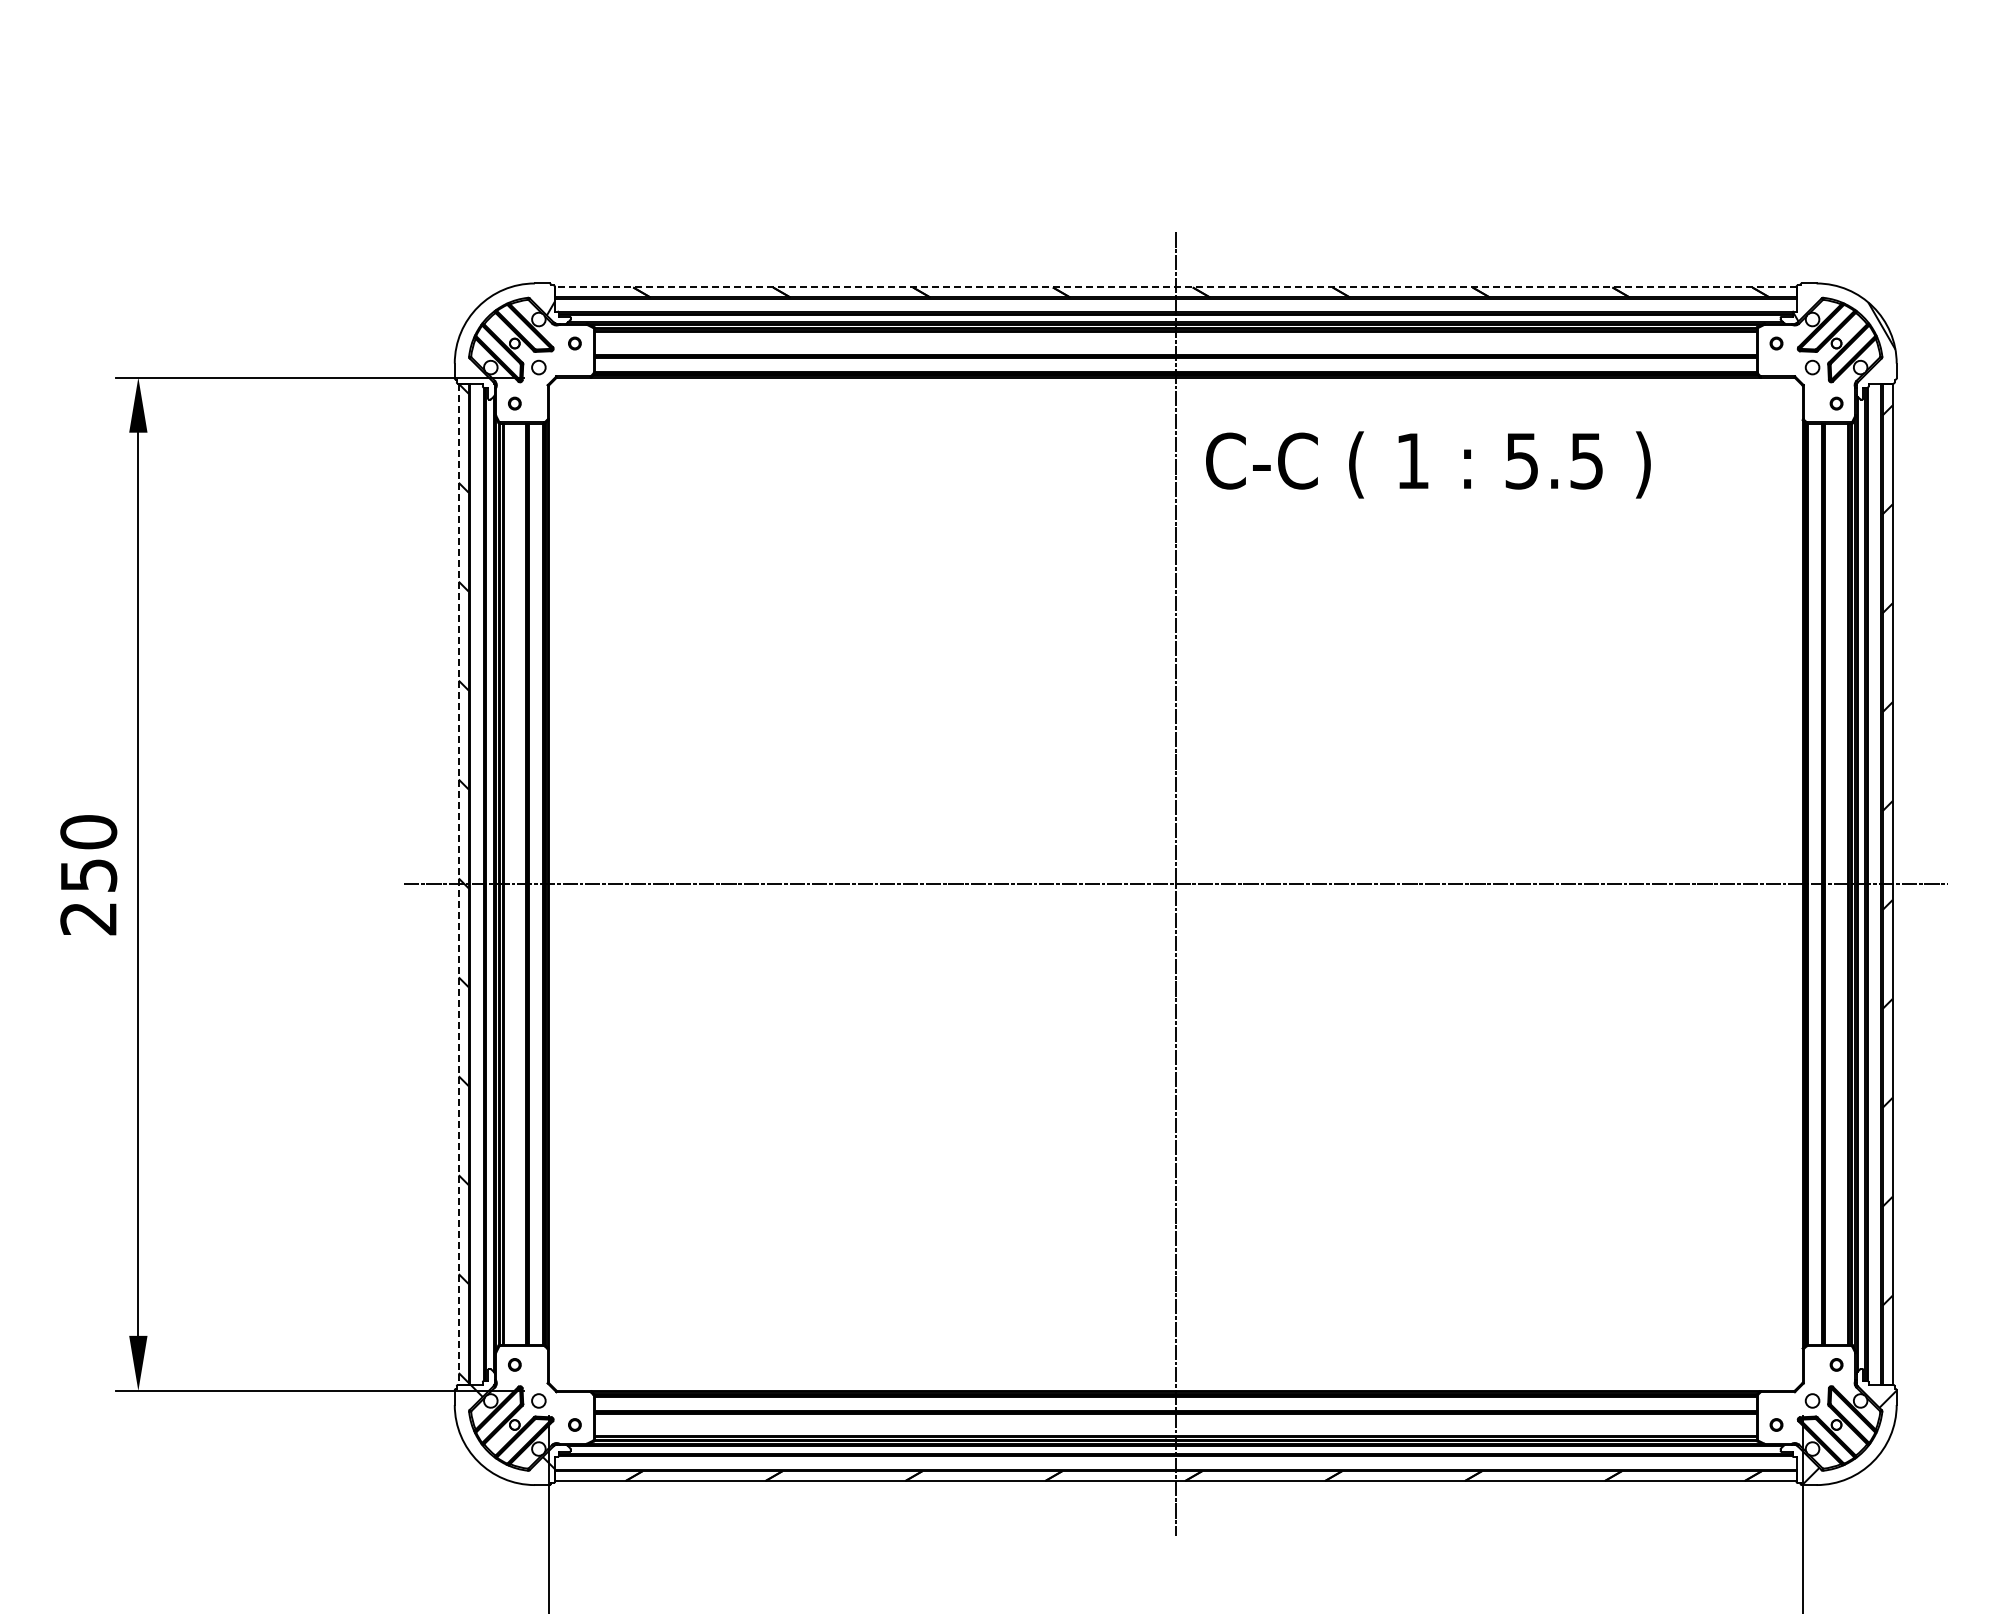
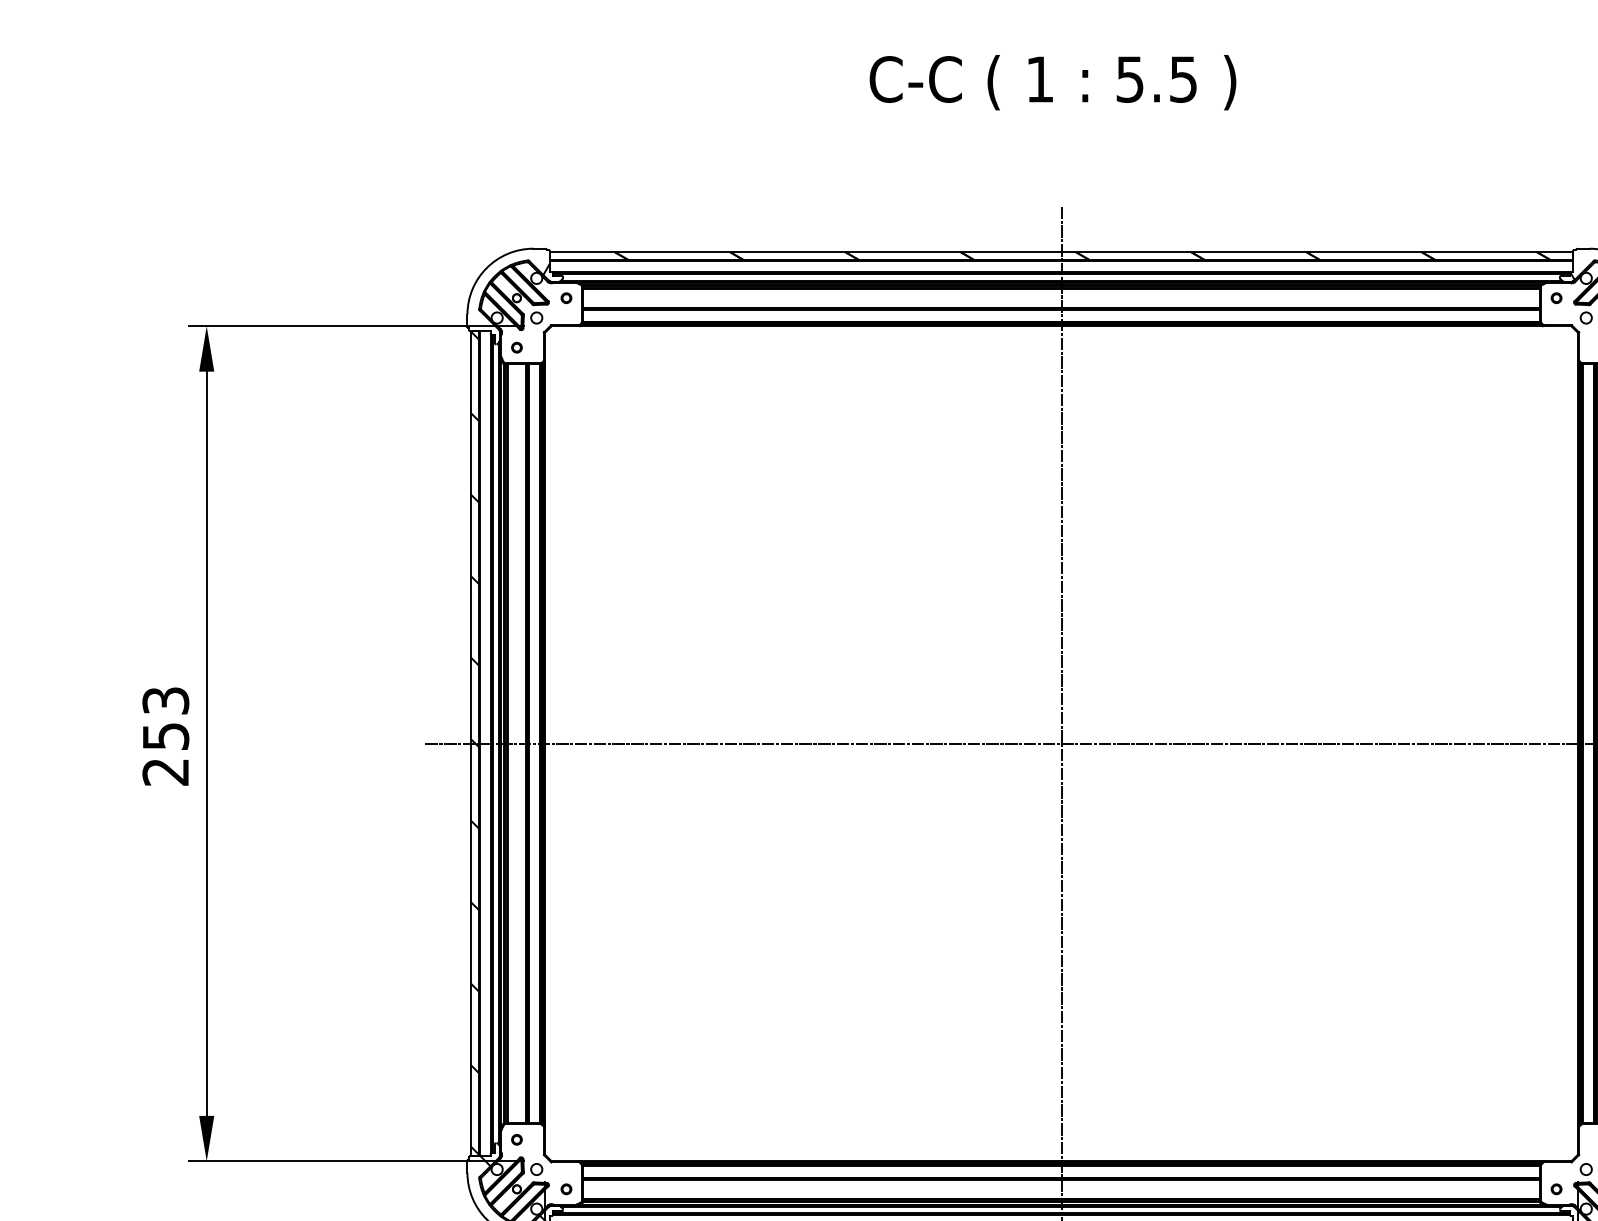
line: (1175, 287) -> (1061, 252), dashed -> solid
text: (1428, 464) -> (1053, 82), moved
text: (88, 832) -> (165, 701), 250 -> 253
line: (458, 884) -> (470, 743), dashed -> solid

